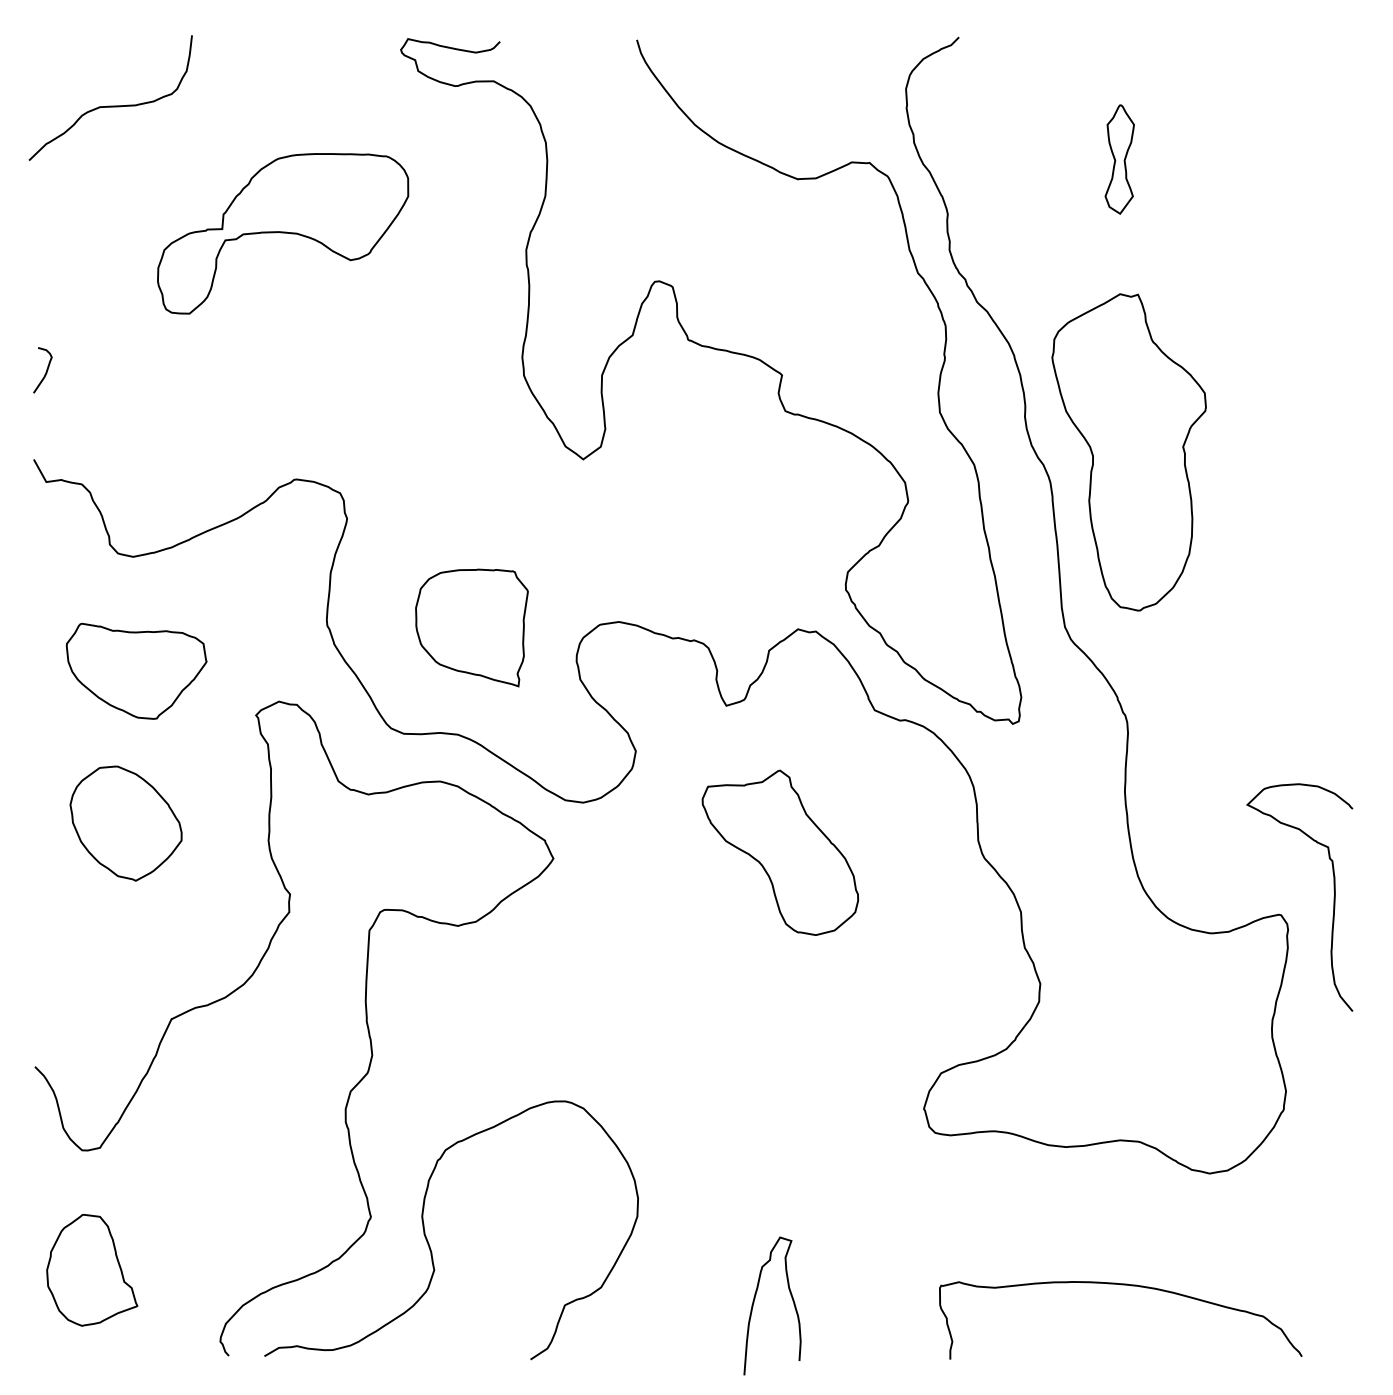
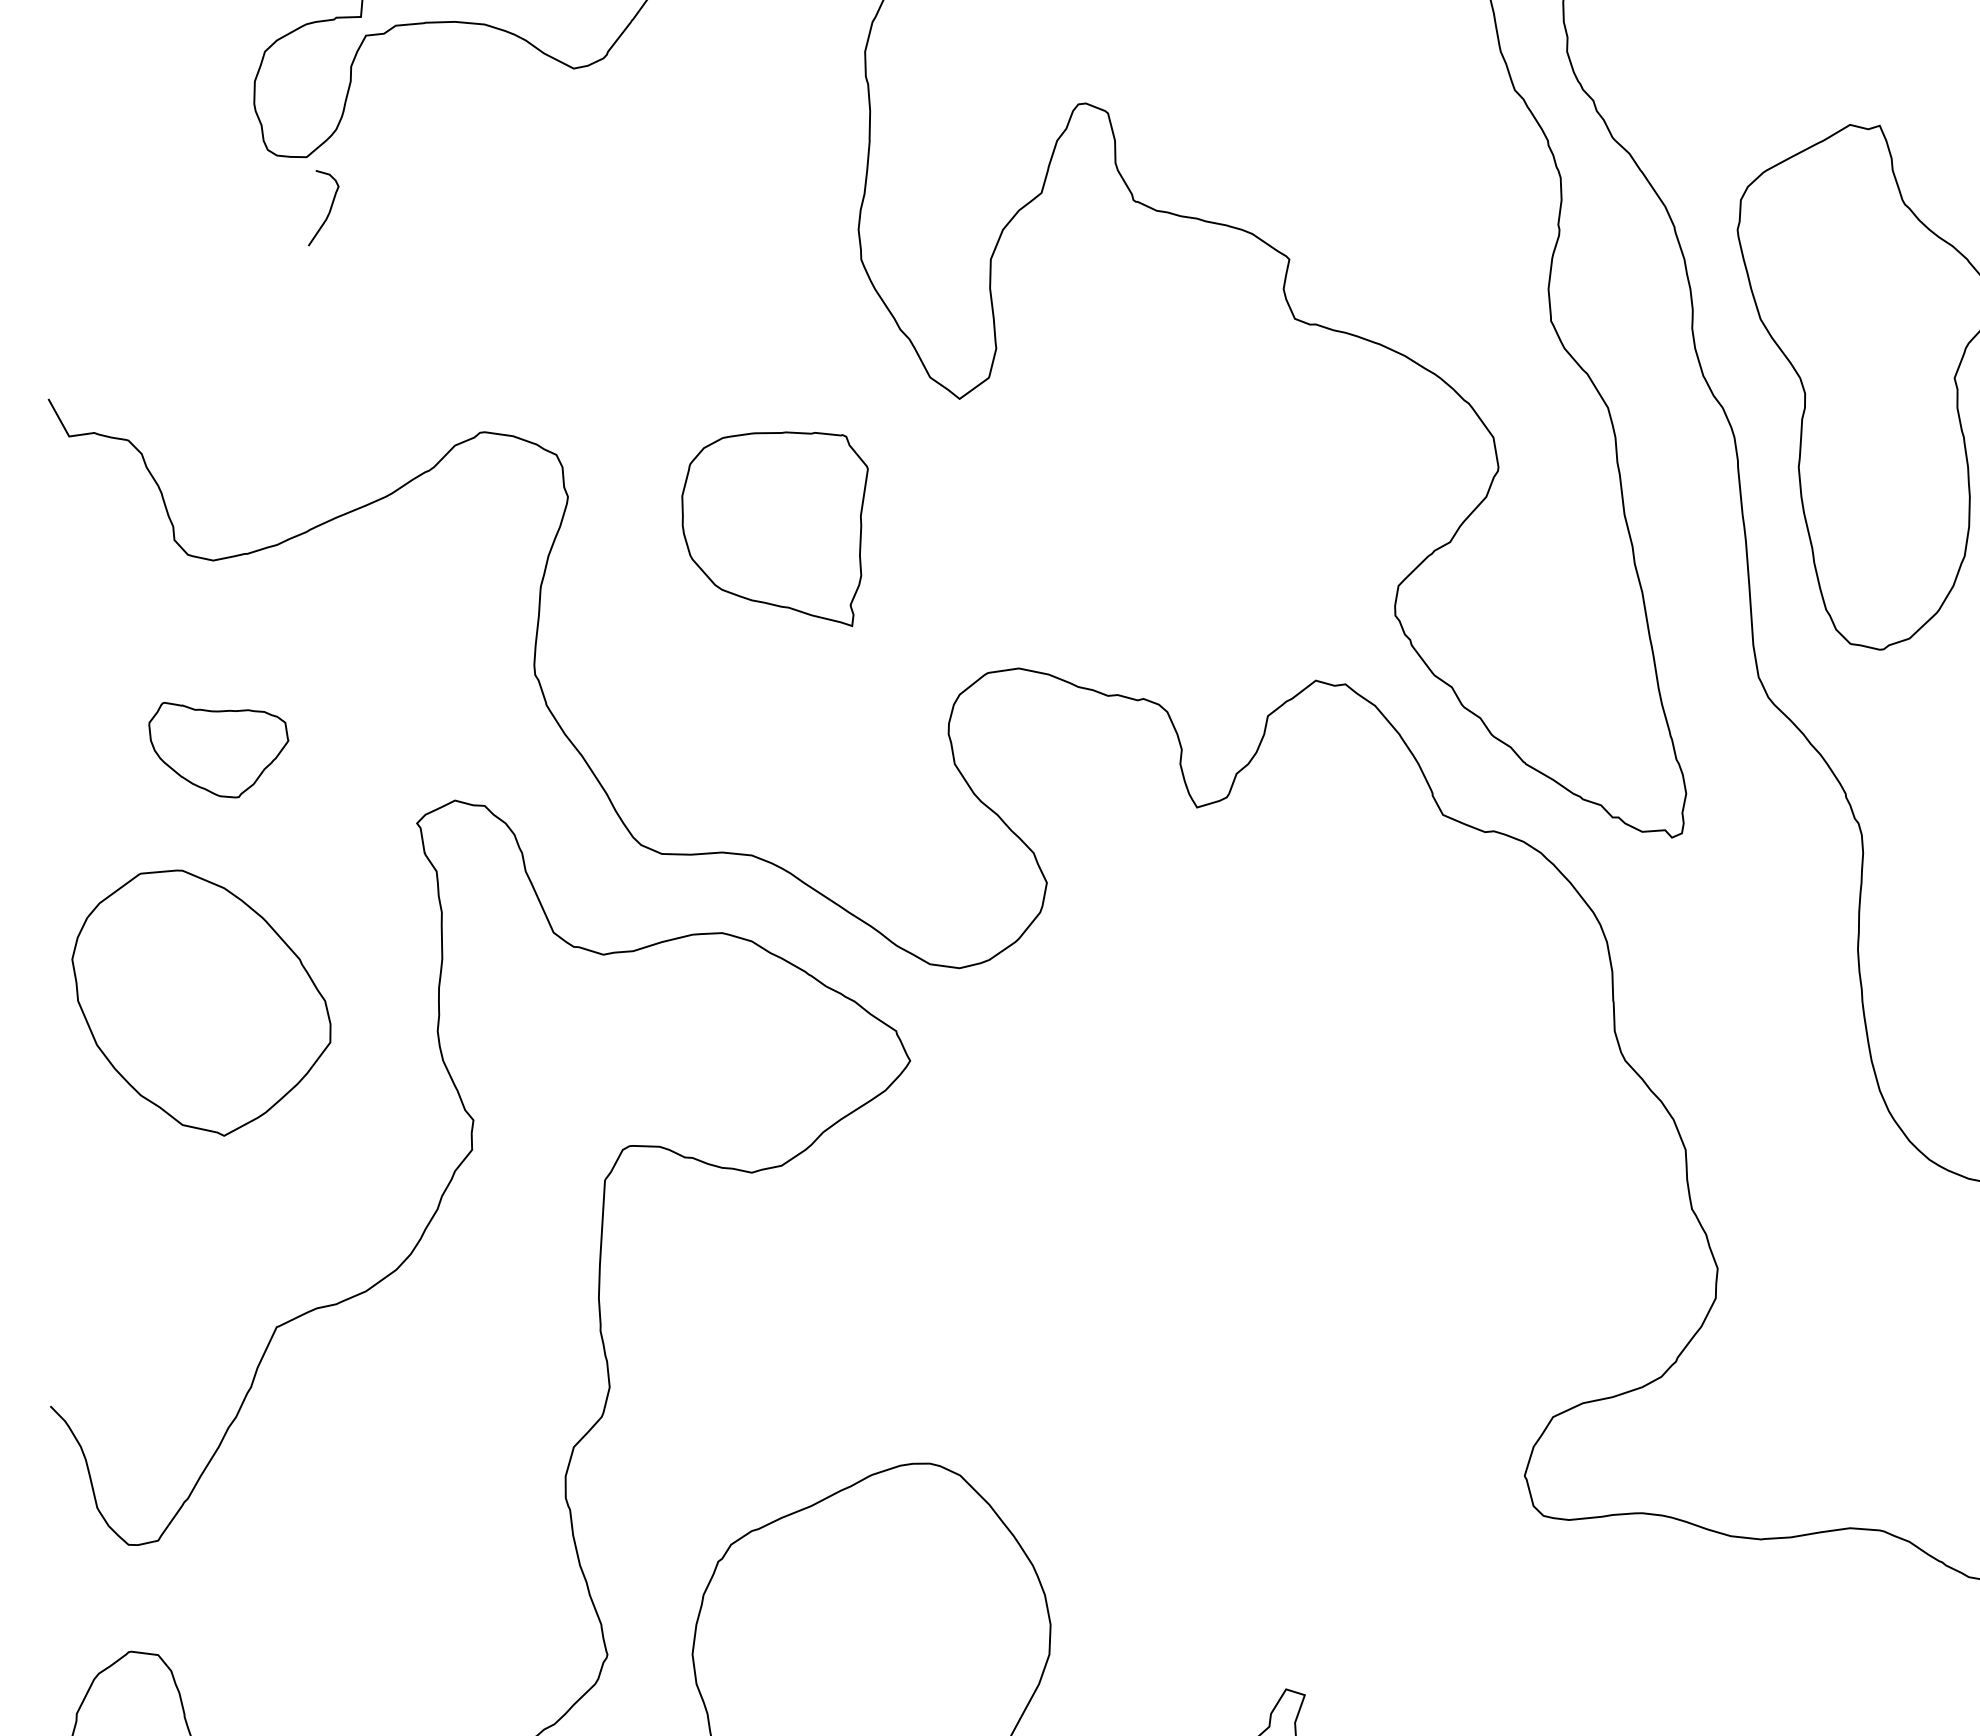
curve: (45, 372) -> (328, 211), moved
part: (471, 627) -> (774, 528), moved
part: (136, 670) -> (218, 748), size x0.6
part: (125, 823) -> (200, 1002), size x1.4
part: (780, 852) -> (1286, 1050), removed

